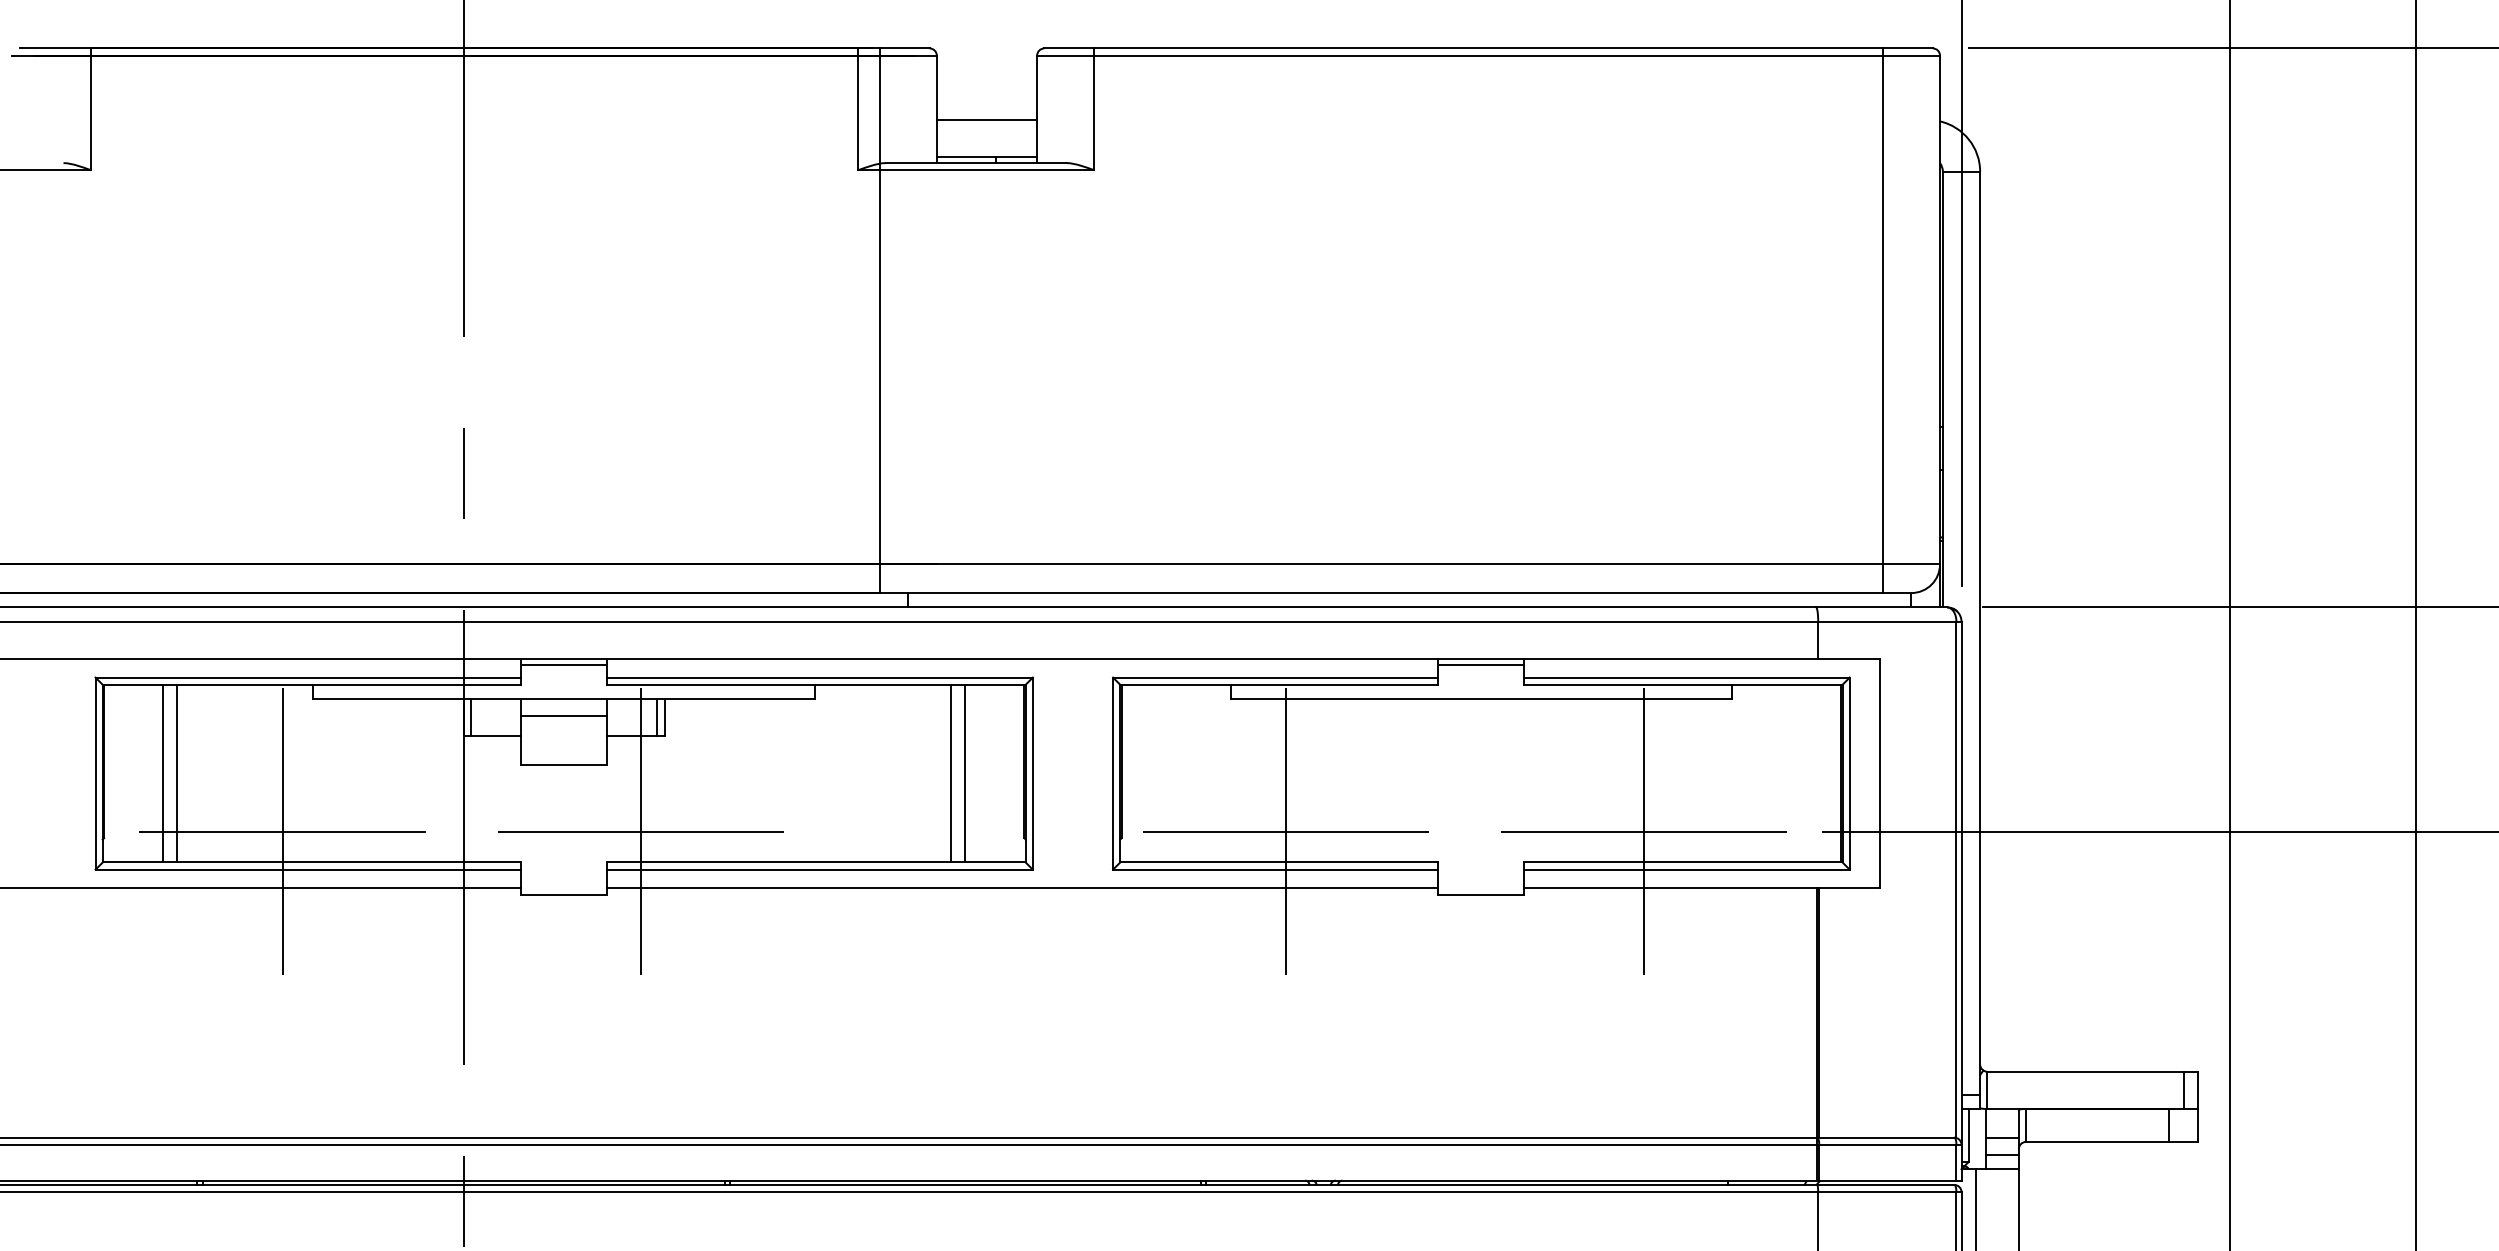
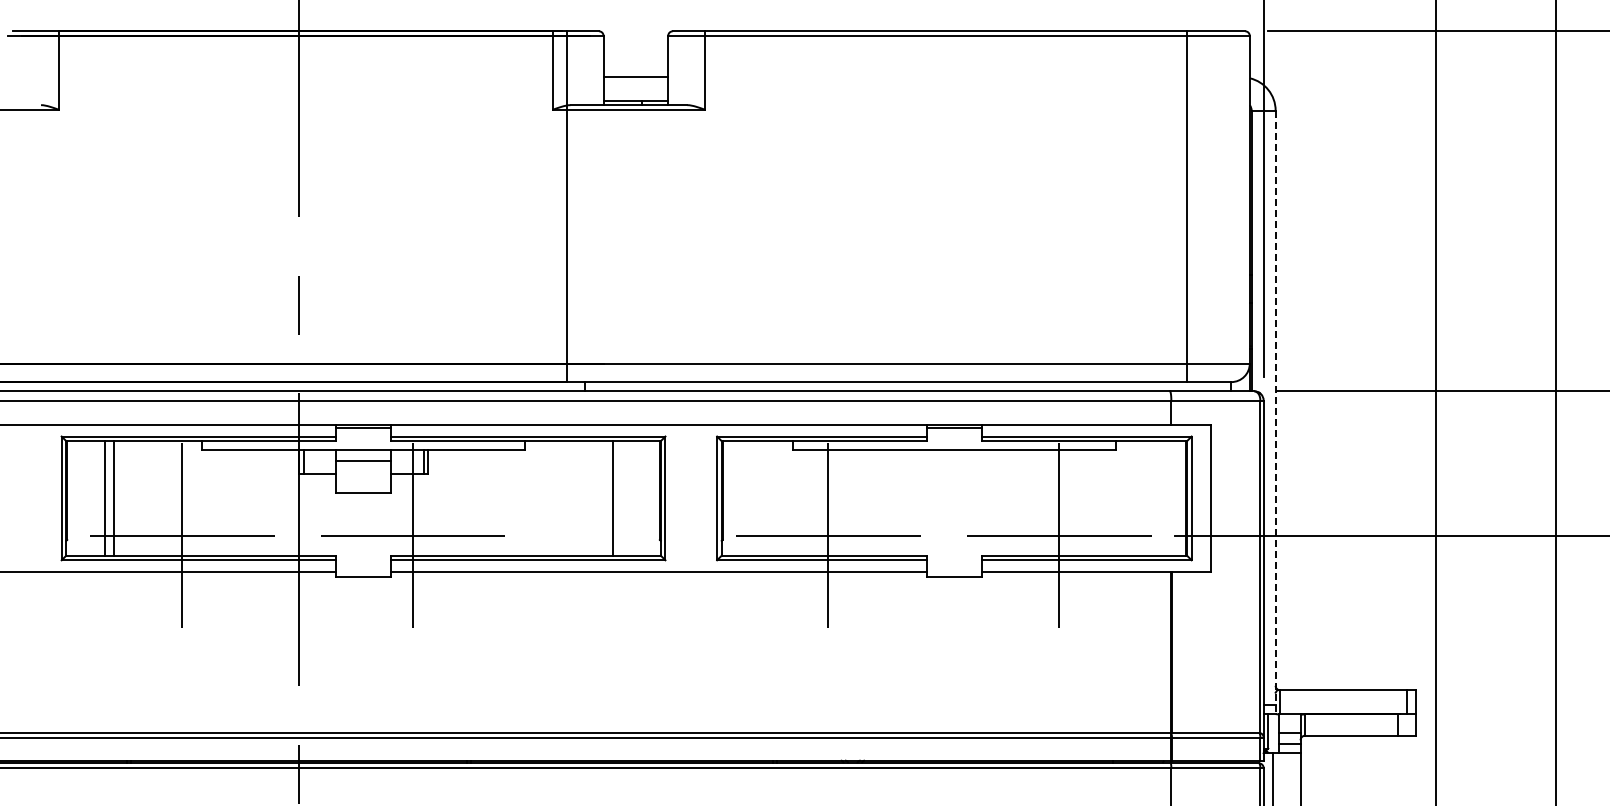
line: (1882, 320) -> (1186, 206), moved
line: (1979, 640) -> (1275, 412), solid -> dashed
line: (966, 773) -> (622, 498), removed

